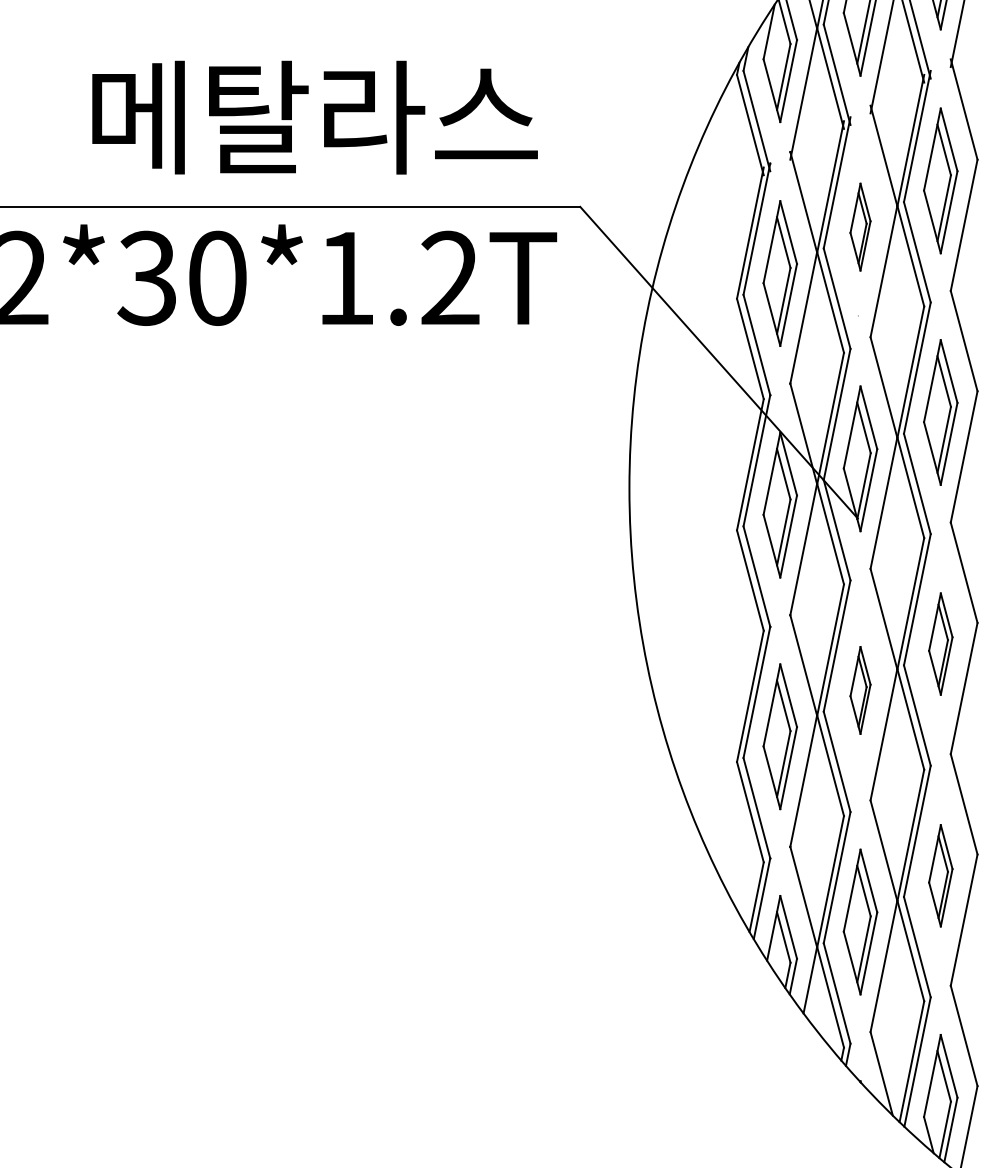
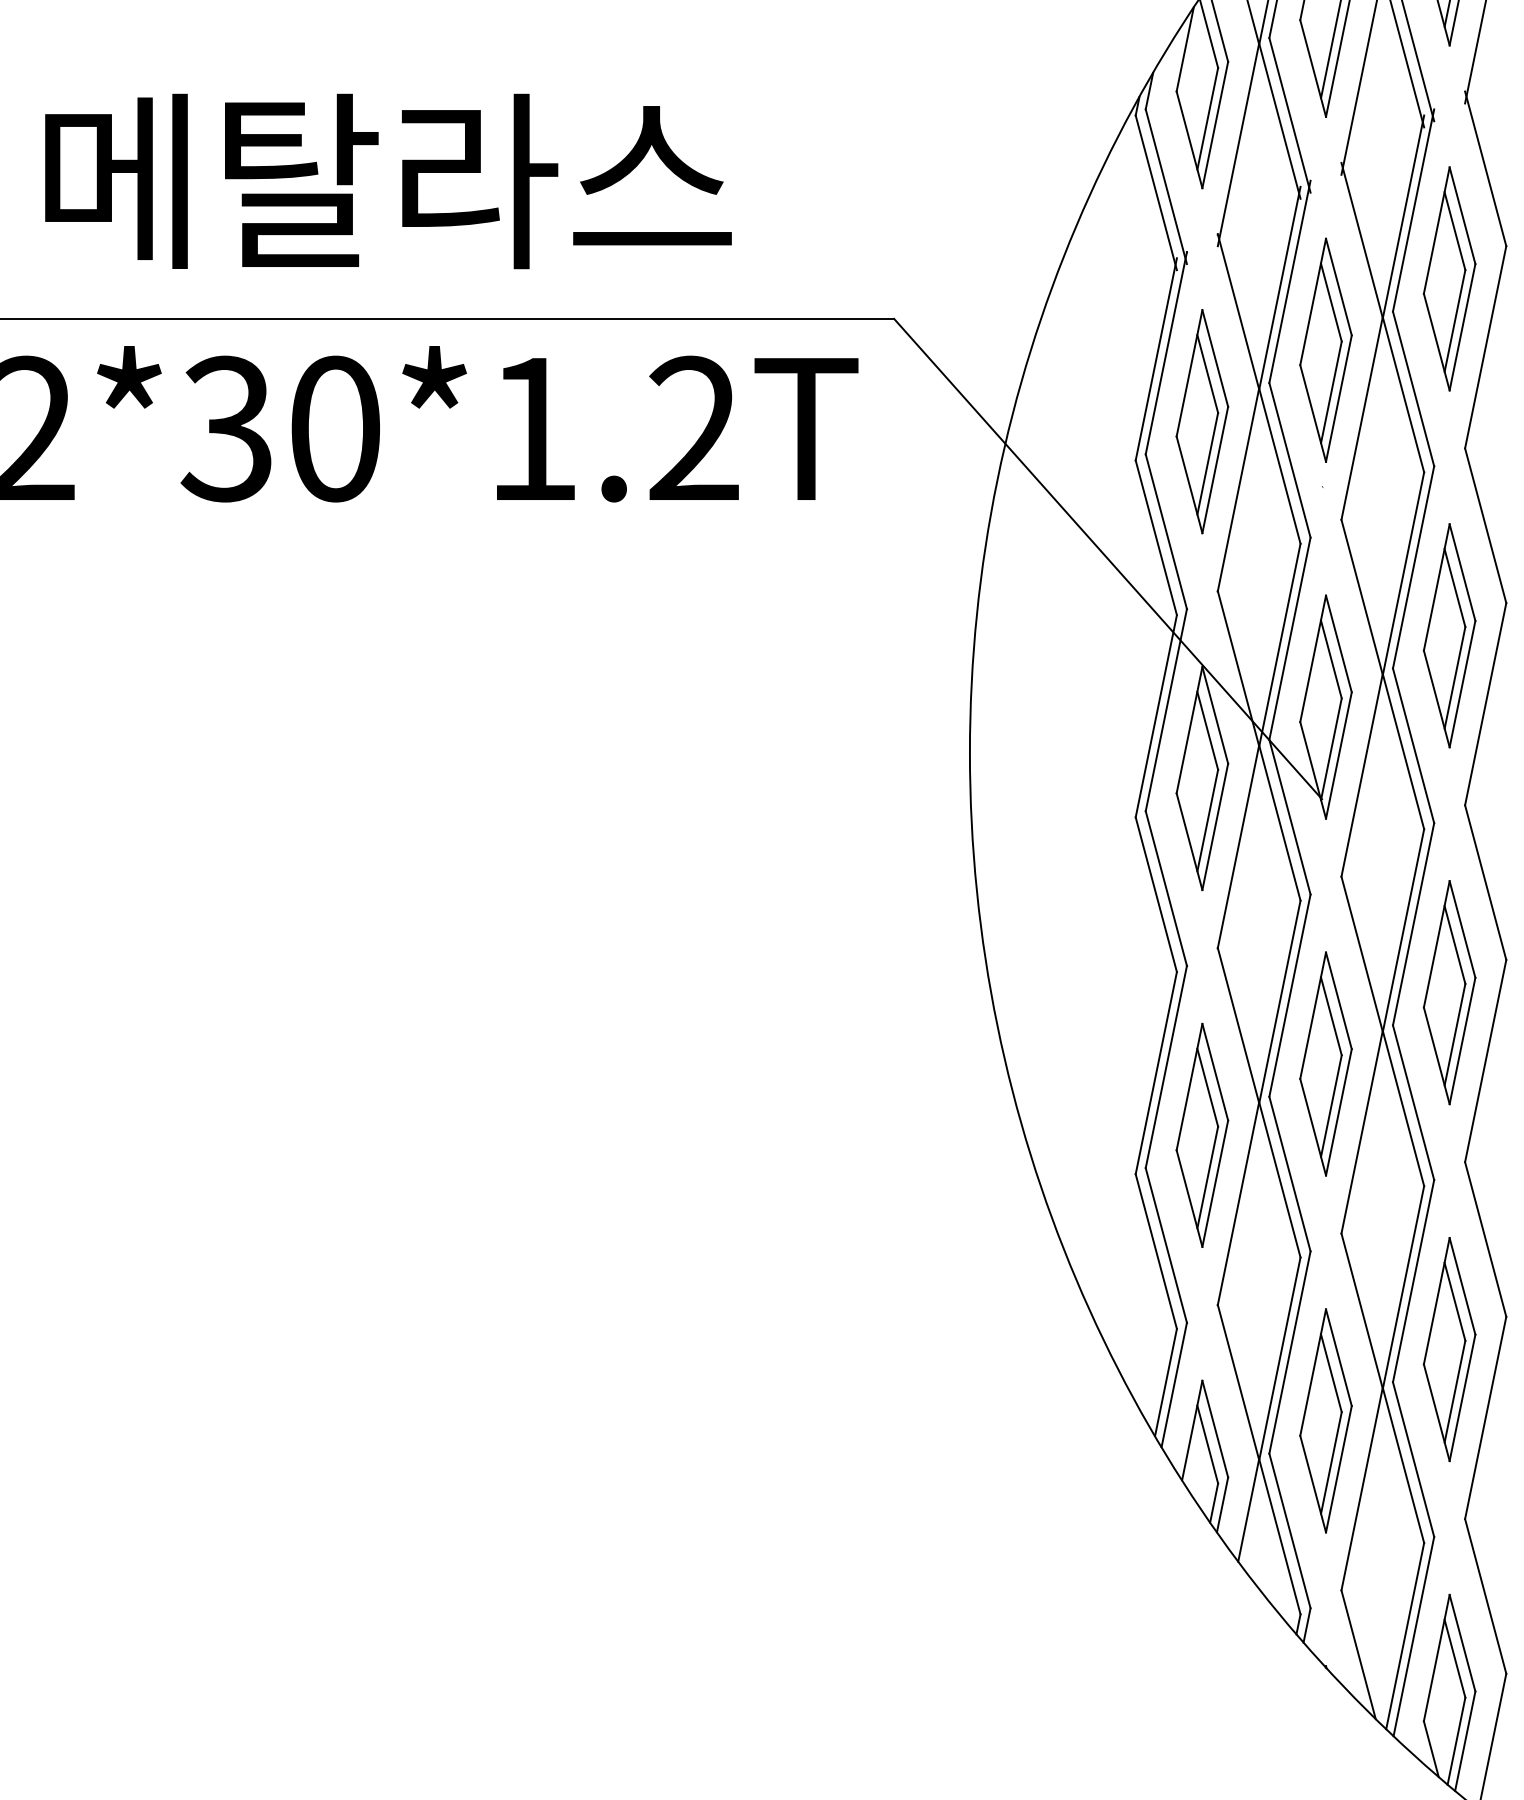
text: (314, 117) -> (387, 181), moved
part: (860, 226) -> (1325, 349), size x1.67
part: (940, 643) -> (1449, 991), size x1.43
part: (860, 690) -> (1325, 1064), size x1.67
part: (940, 875) -> (1449, 1349), size x1.43

